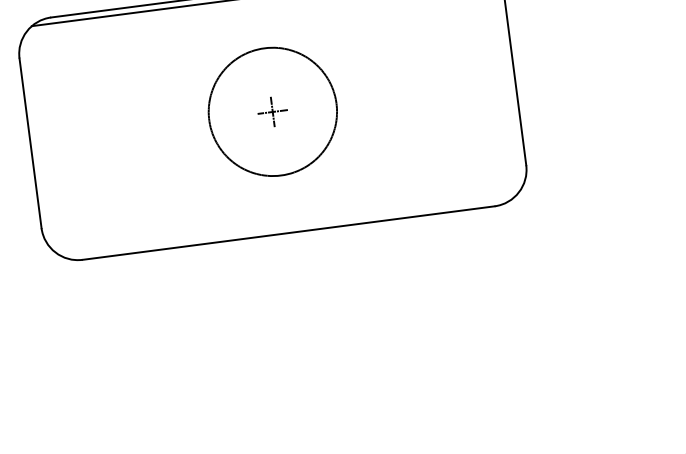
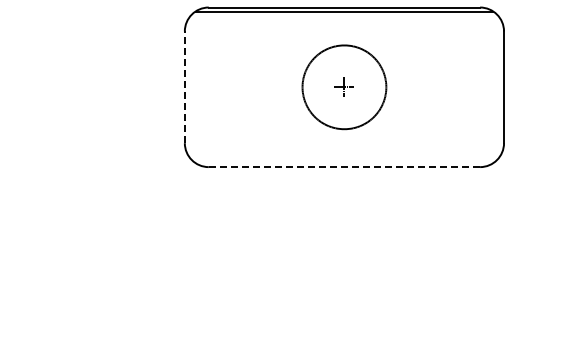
line: (30, 143) -> (184, 87), solid -> dashed
line: (288, 233) -> (344, 167), solid -> dashed

